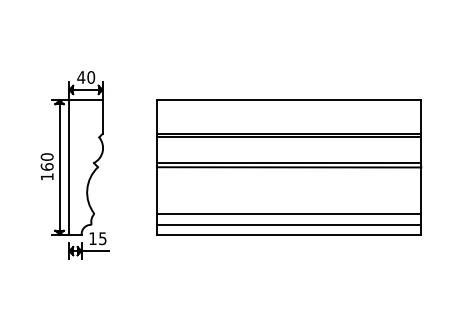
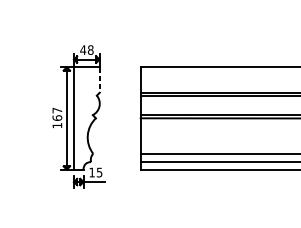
text: (91, 77) -> (91, 50), 40 -> 48
line: (102, 116) -> (99, 79), solid -> dashed
text: (46, 156) -> (56, 110), 160 -> 167

